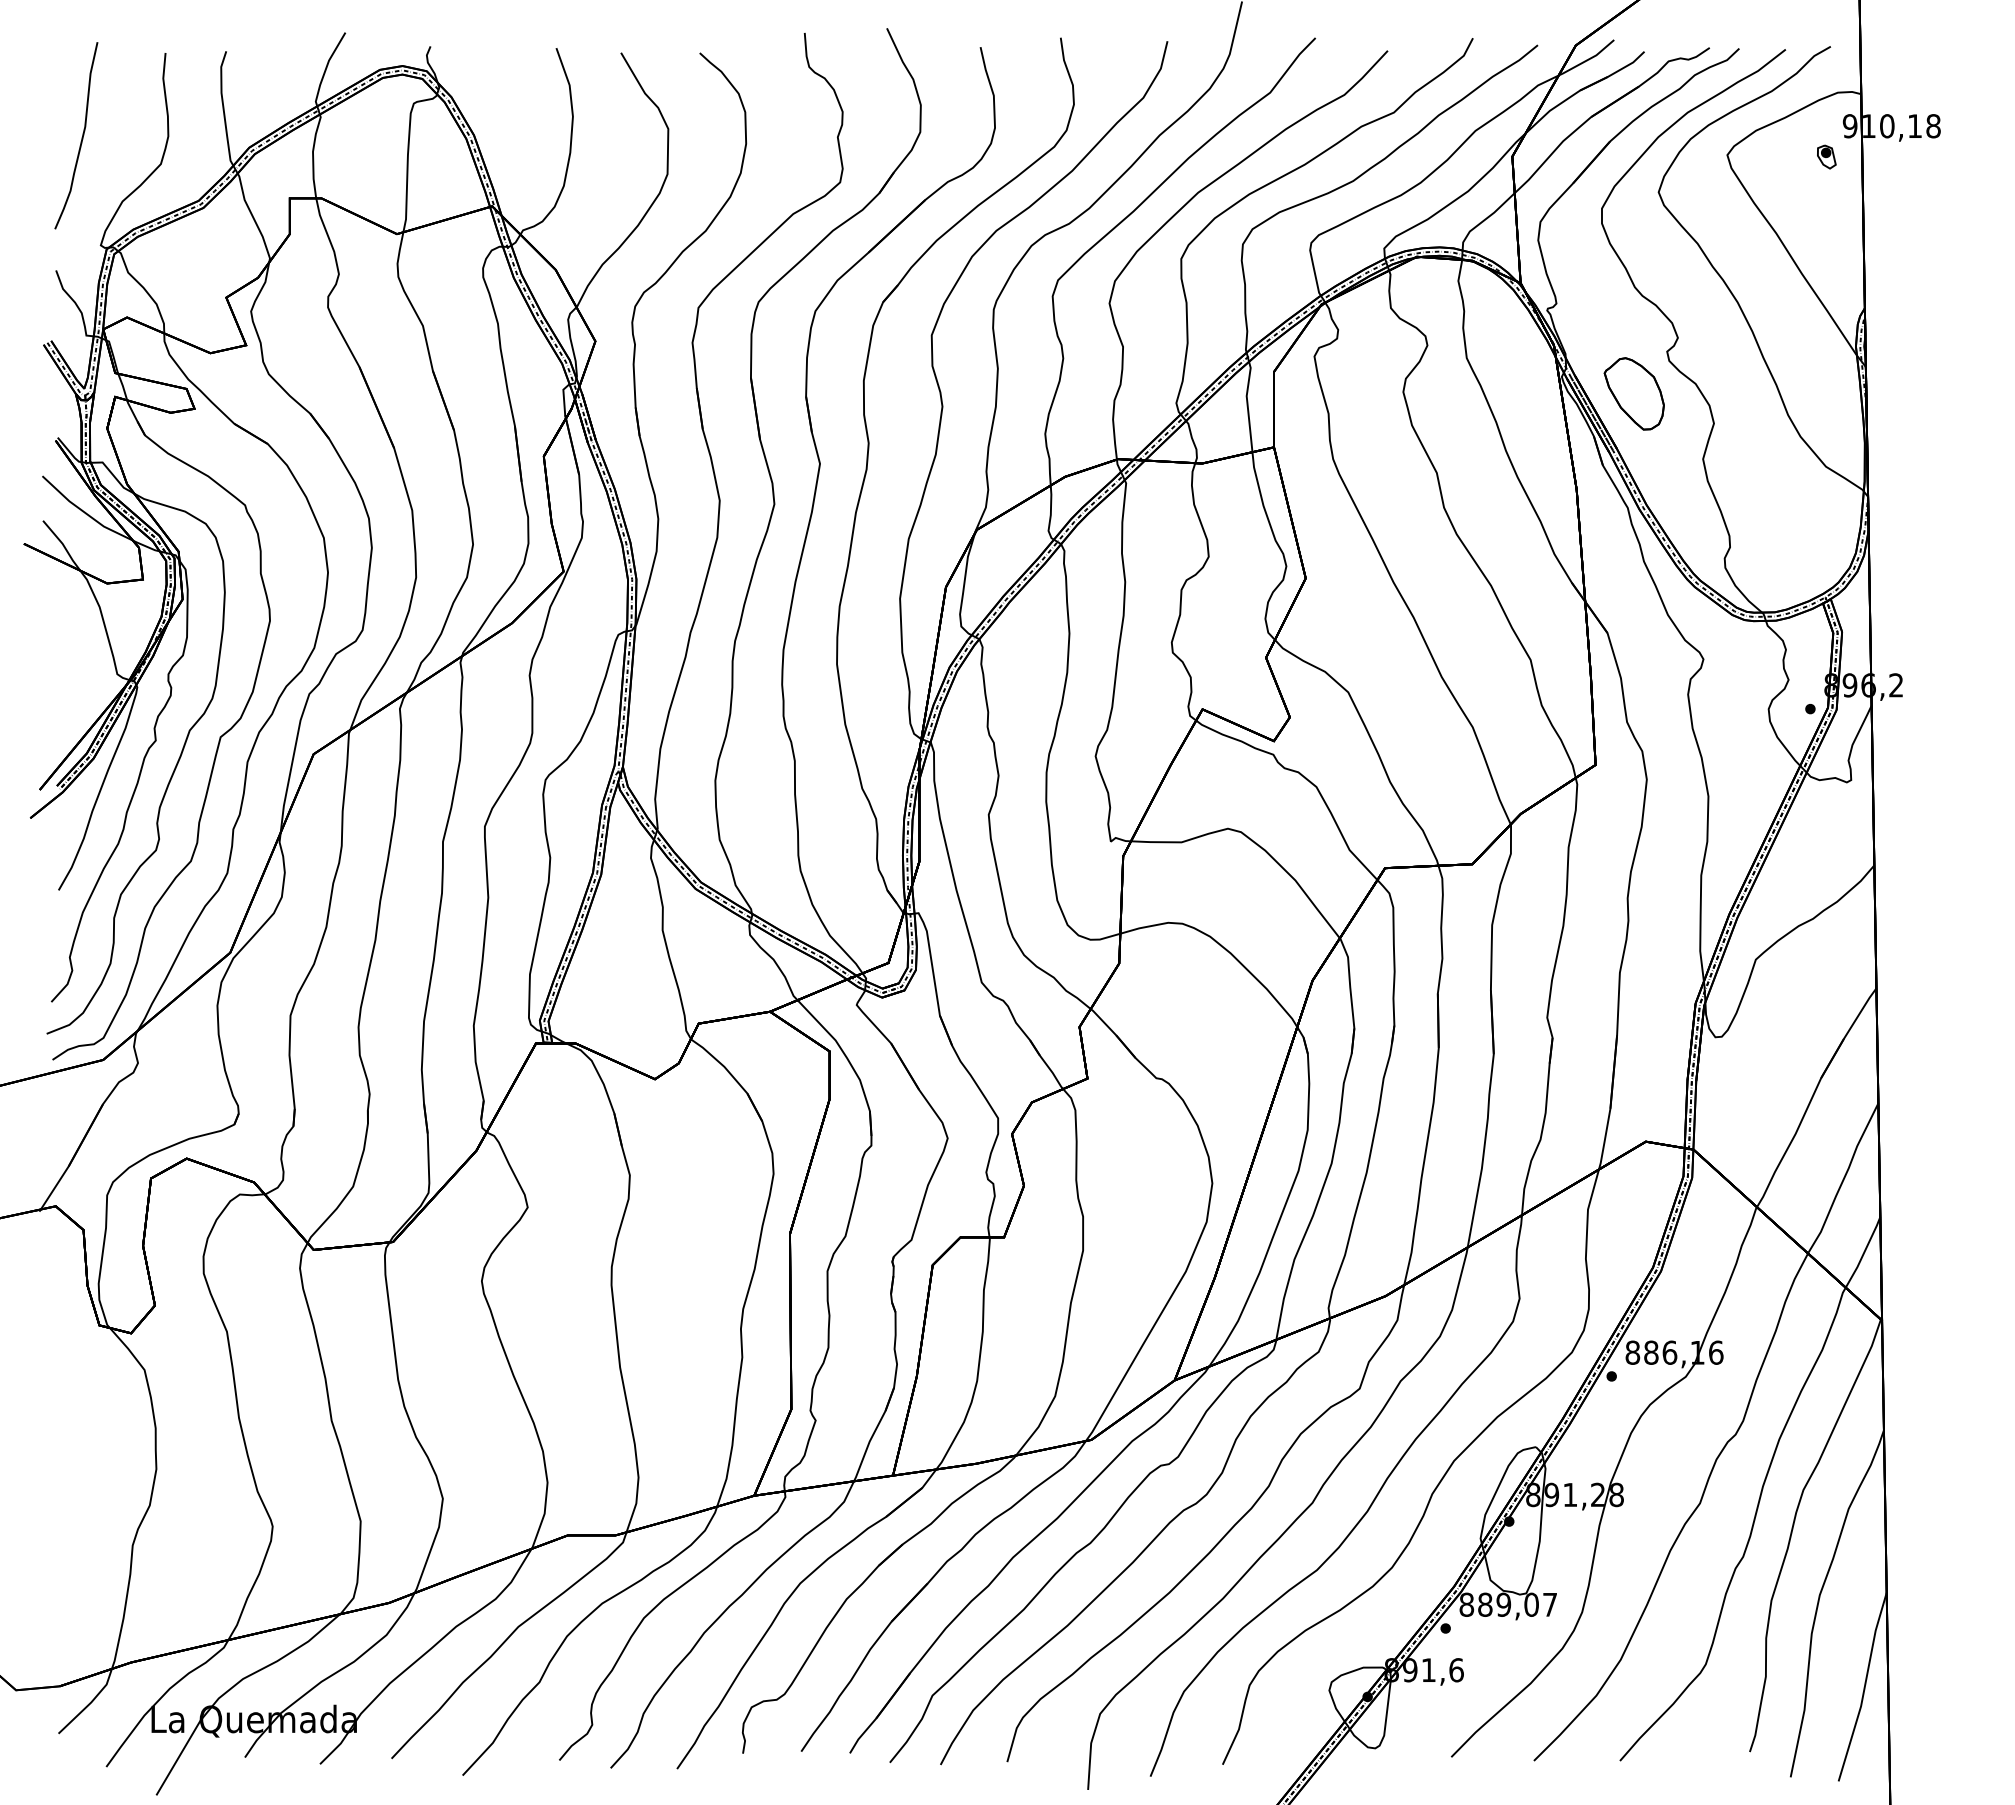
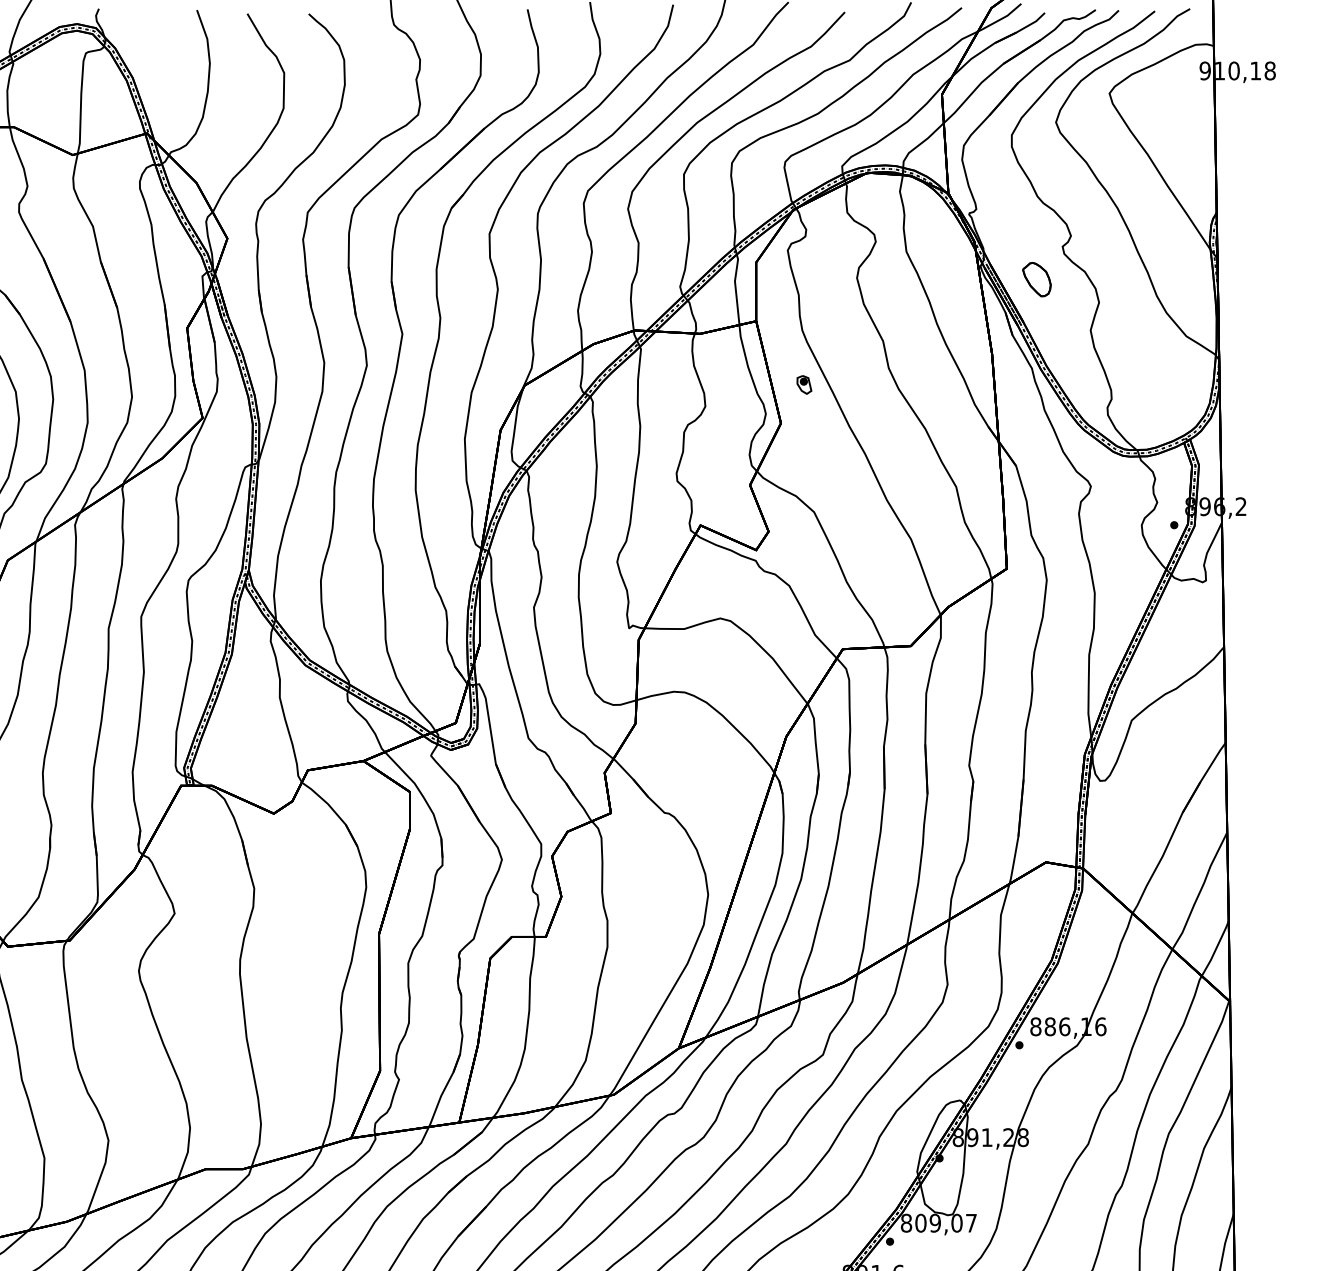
part: (1826, 156) -> (804, 384), moved
part: (1633, 393) -> (1036, 279), size x0.6
text: (1485, 1604) -> (921, 1222), 889,07 -> 809,07

